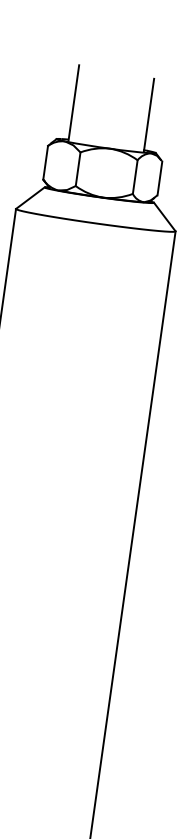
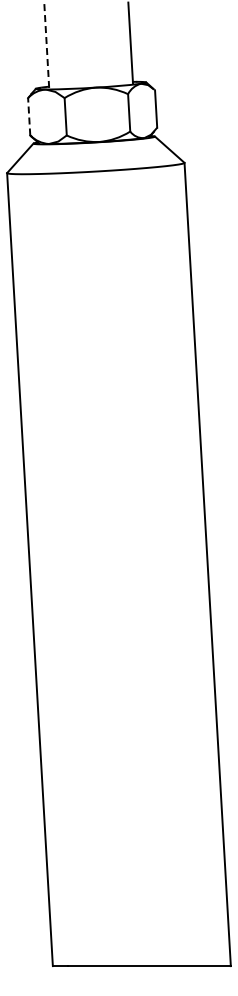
line: (73, 103) -> (46, 46), solid -> dashed
line: (45, 162) -> (29, 116), solid -> dashed

